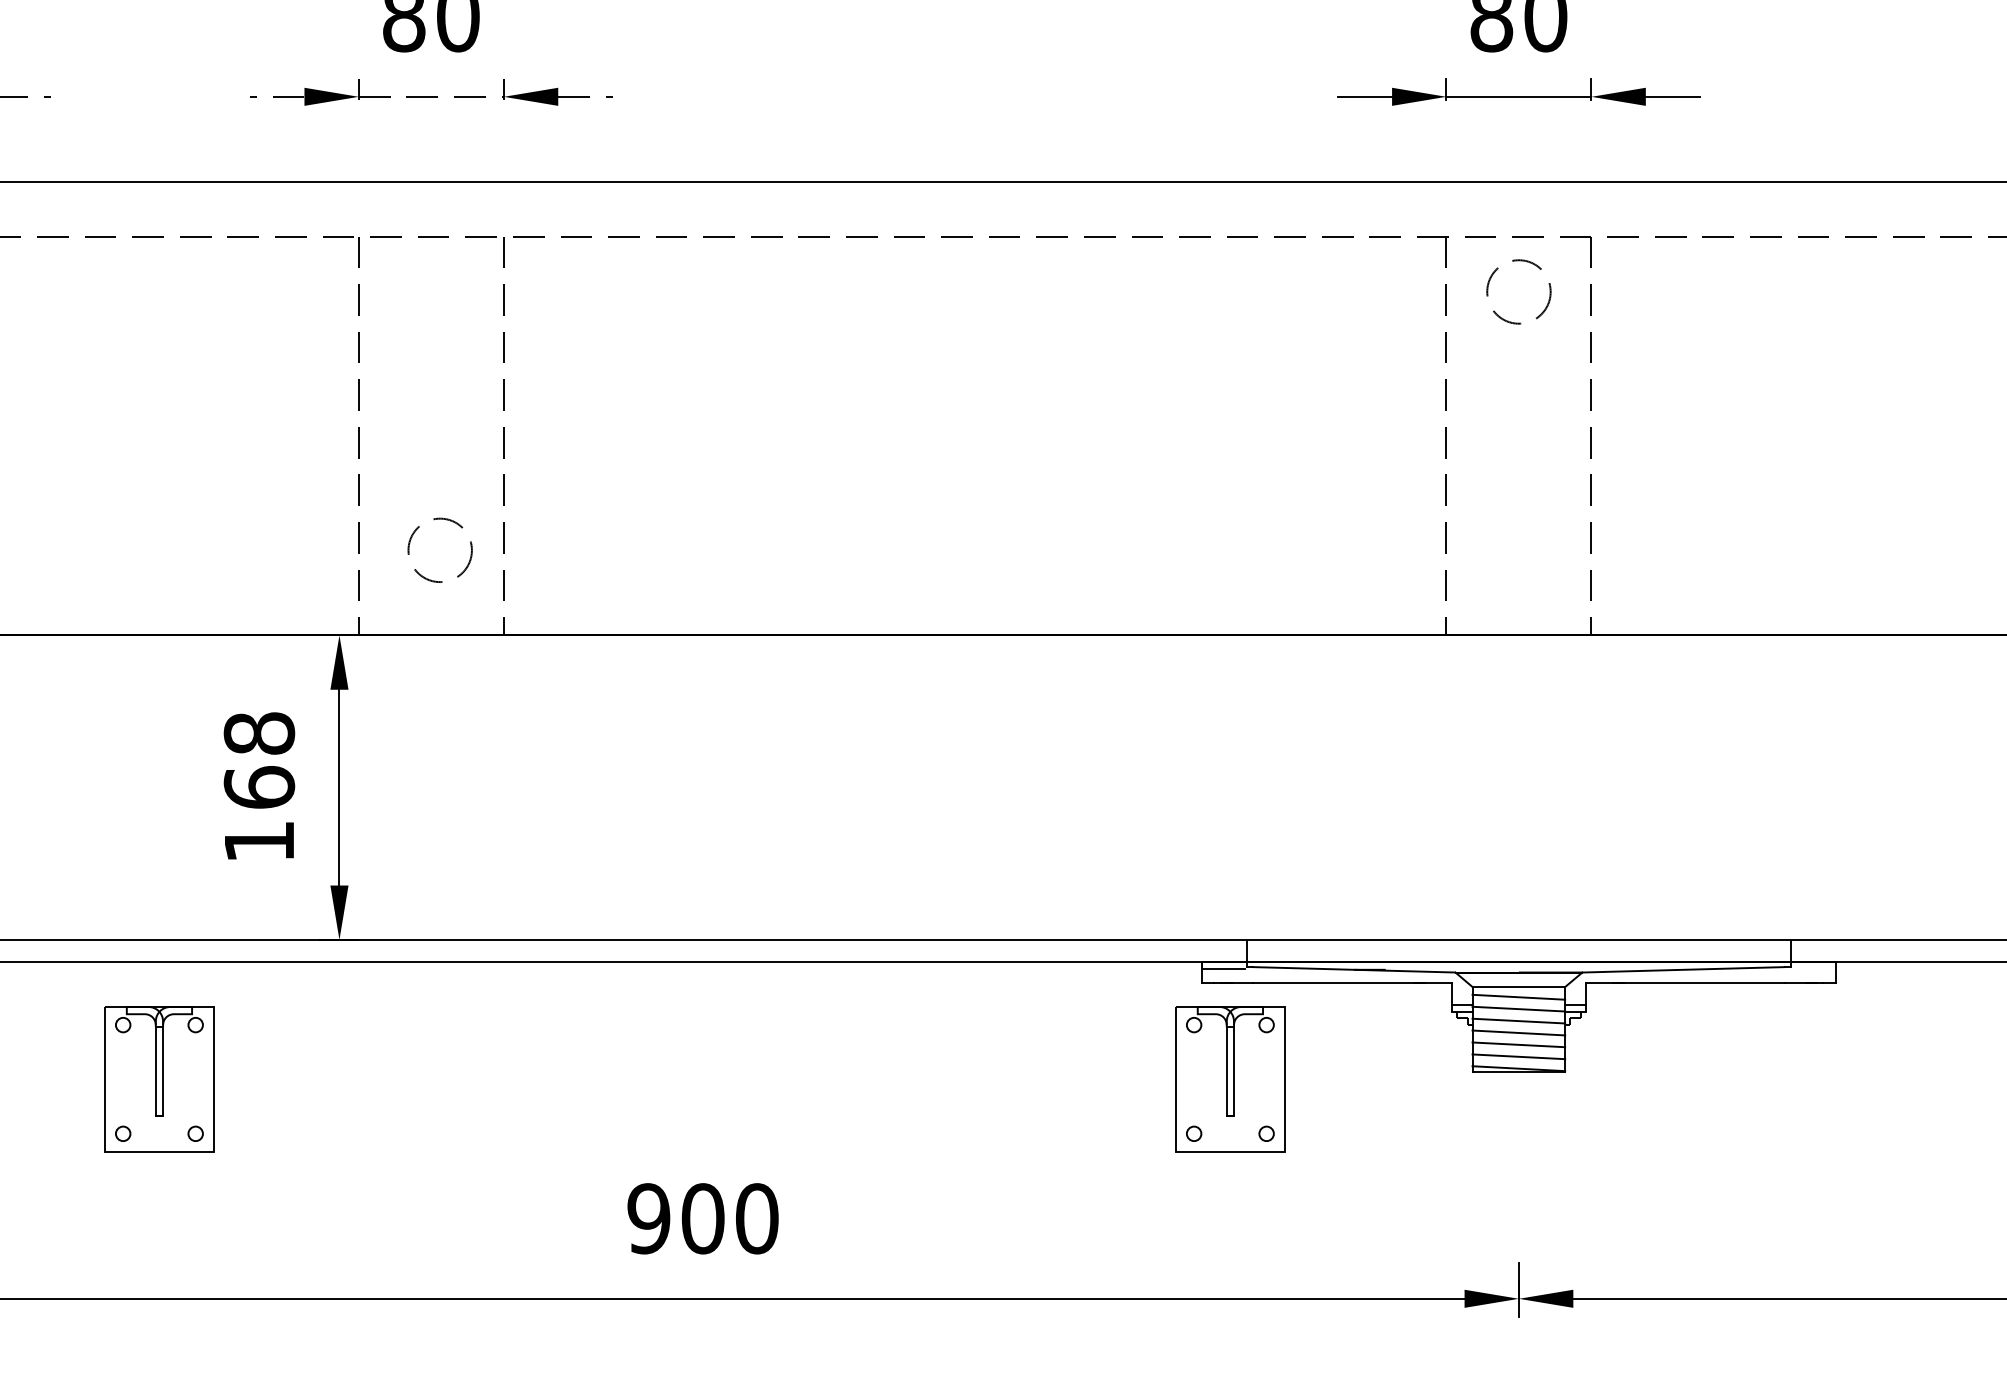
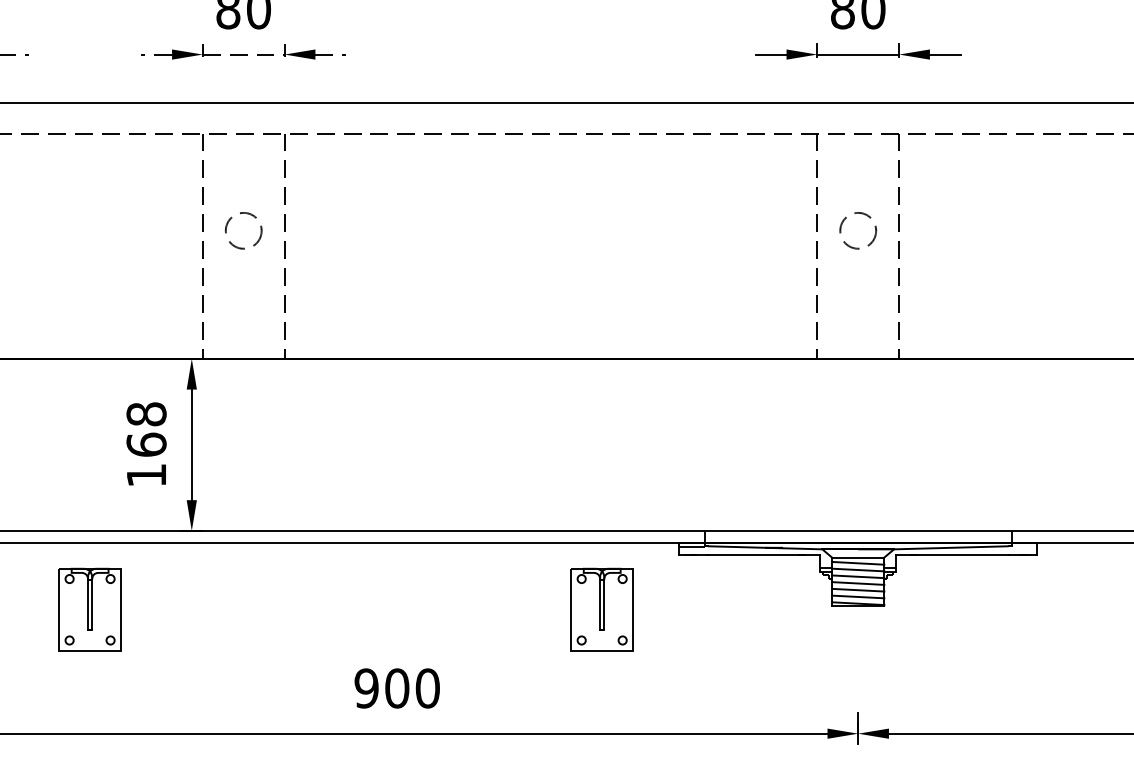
circle: (1517, 291) -> (857, 230), moved
circle: (439, 549) -> (243, 230), moved
part: (1229, 1078) -> (601, 609), moved

